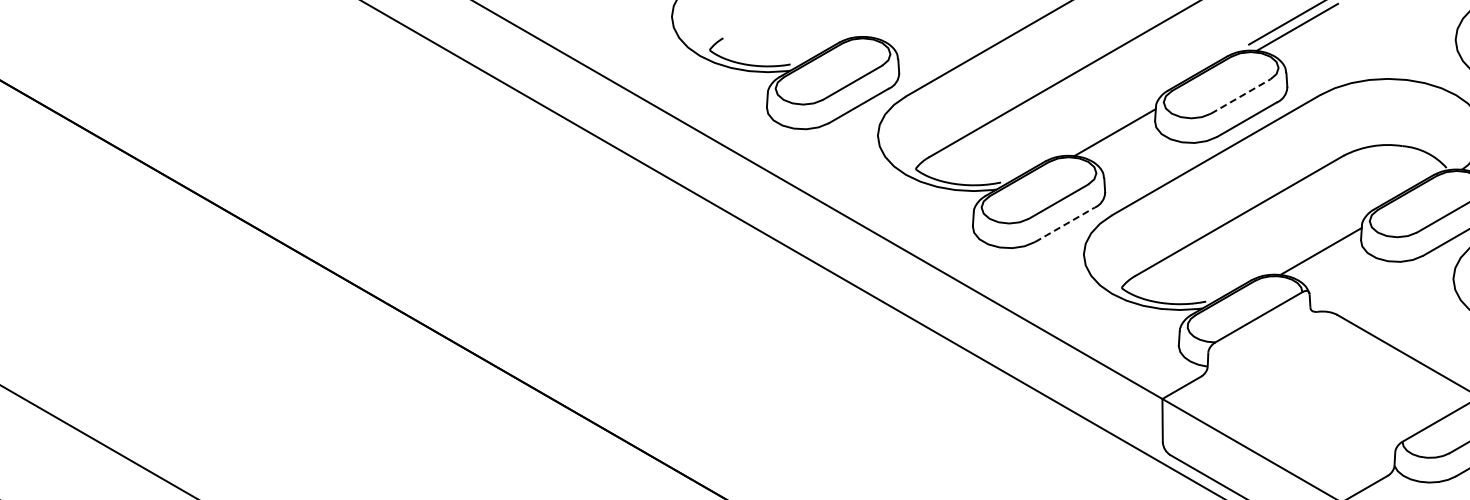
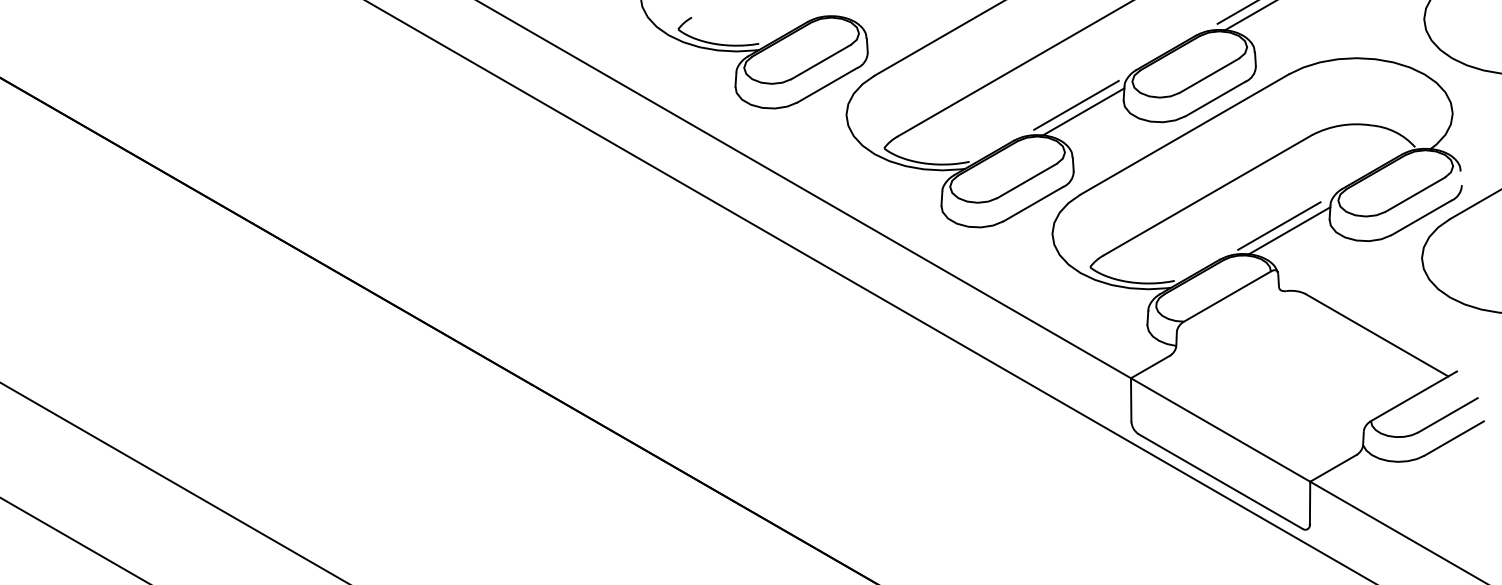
line: (1240, 96) -> (1209, 75), dashed -> solid
line: (1107, 125) -> (1076, 104), added
line: (1064, 224) -> (1033, 203), dashed -> solid
line: (1310, 246) -> (1279, 225), added

